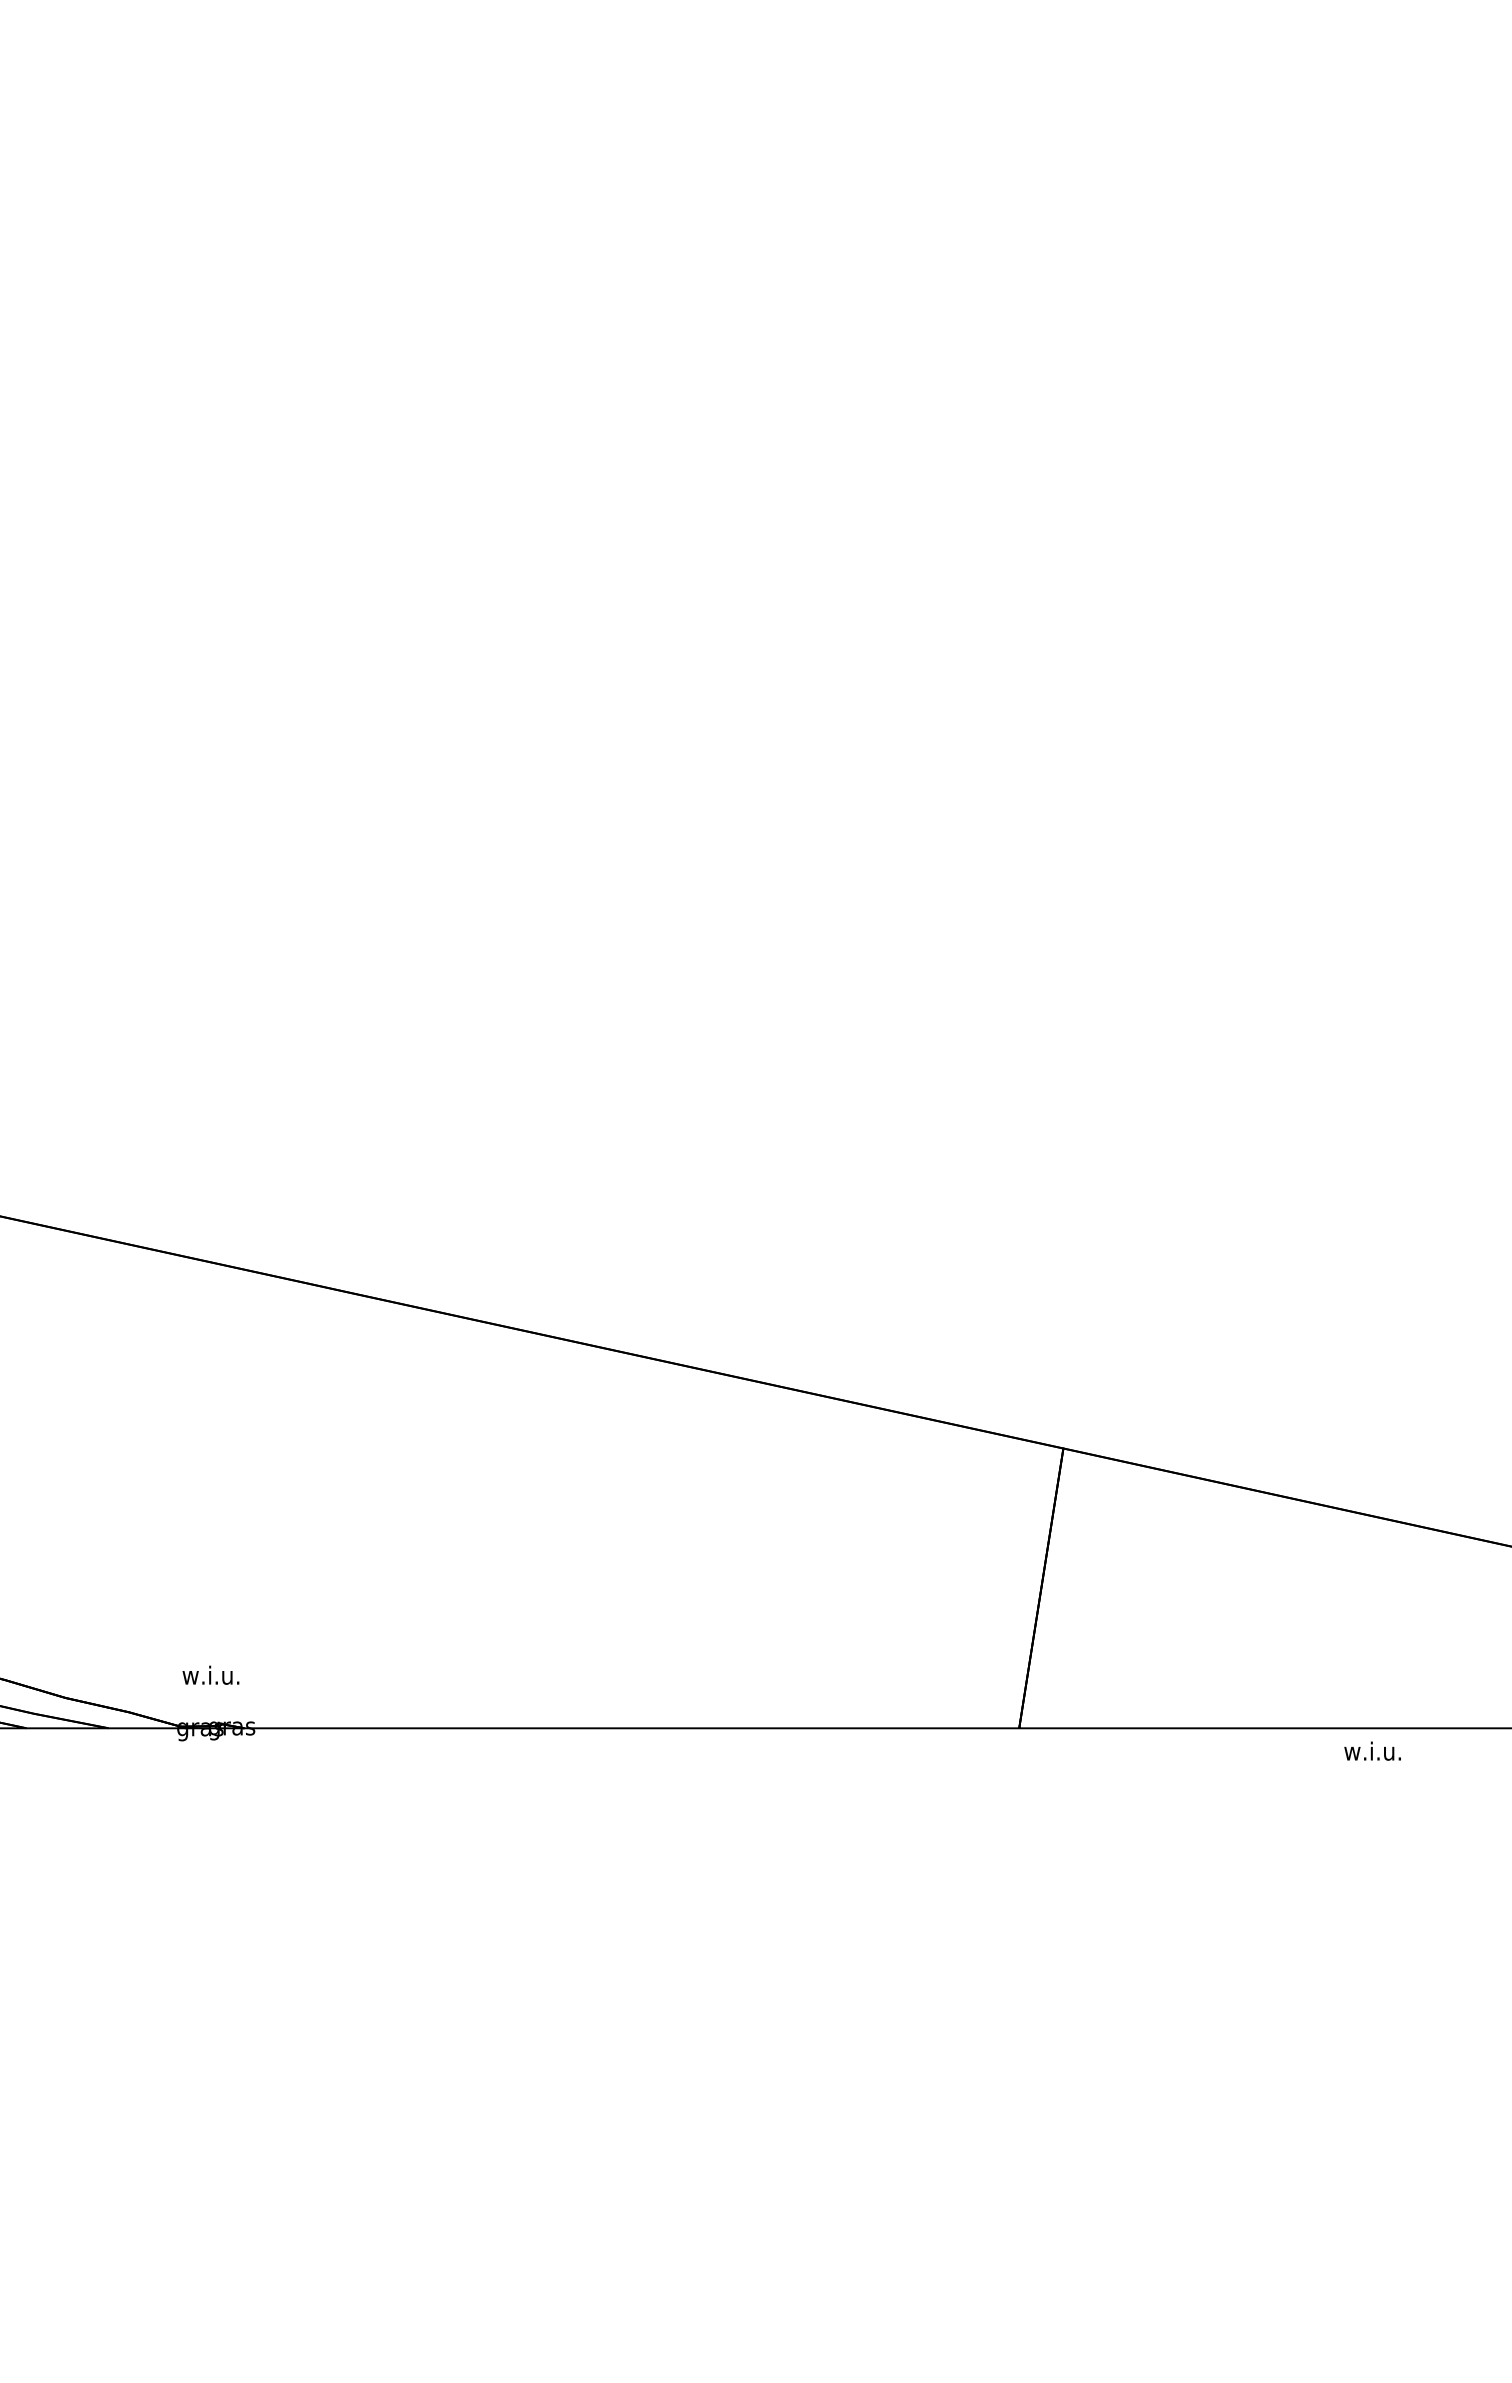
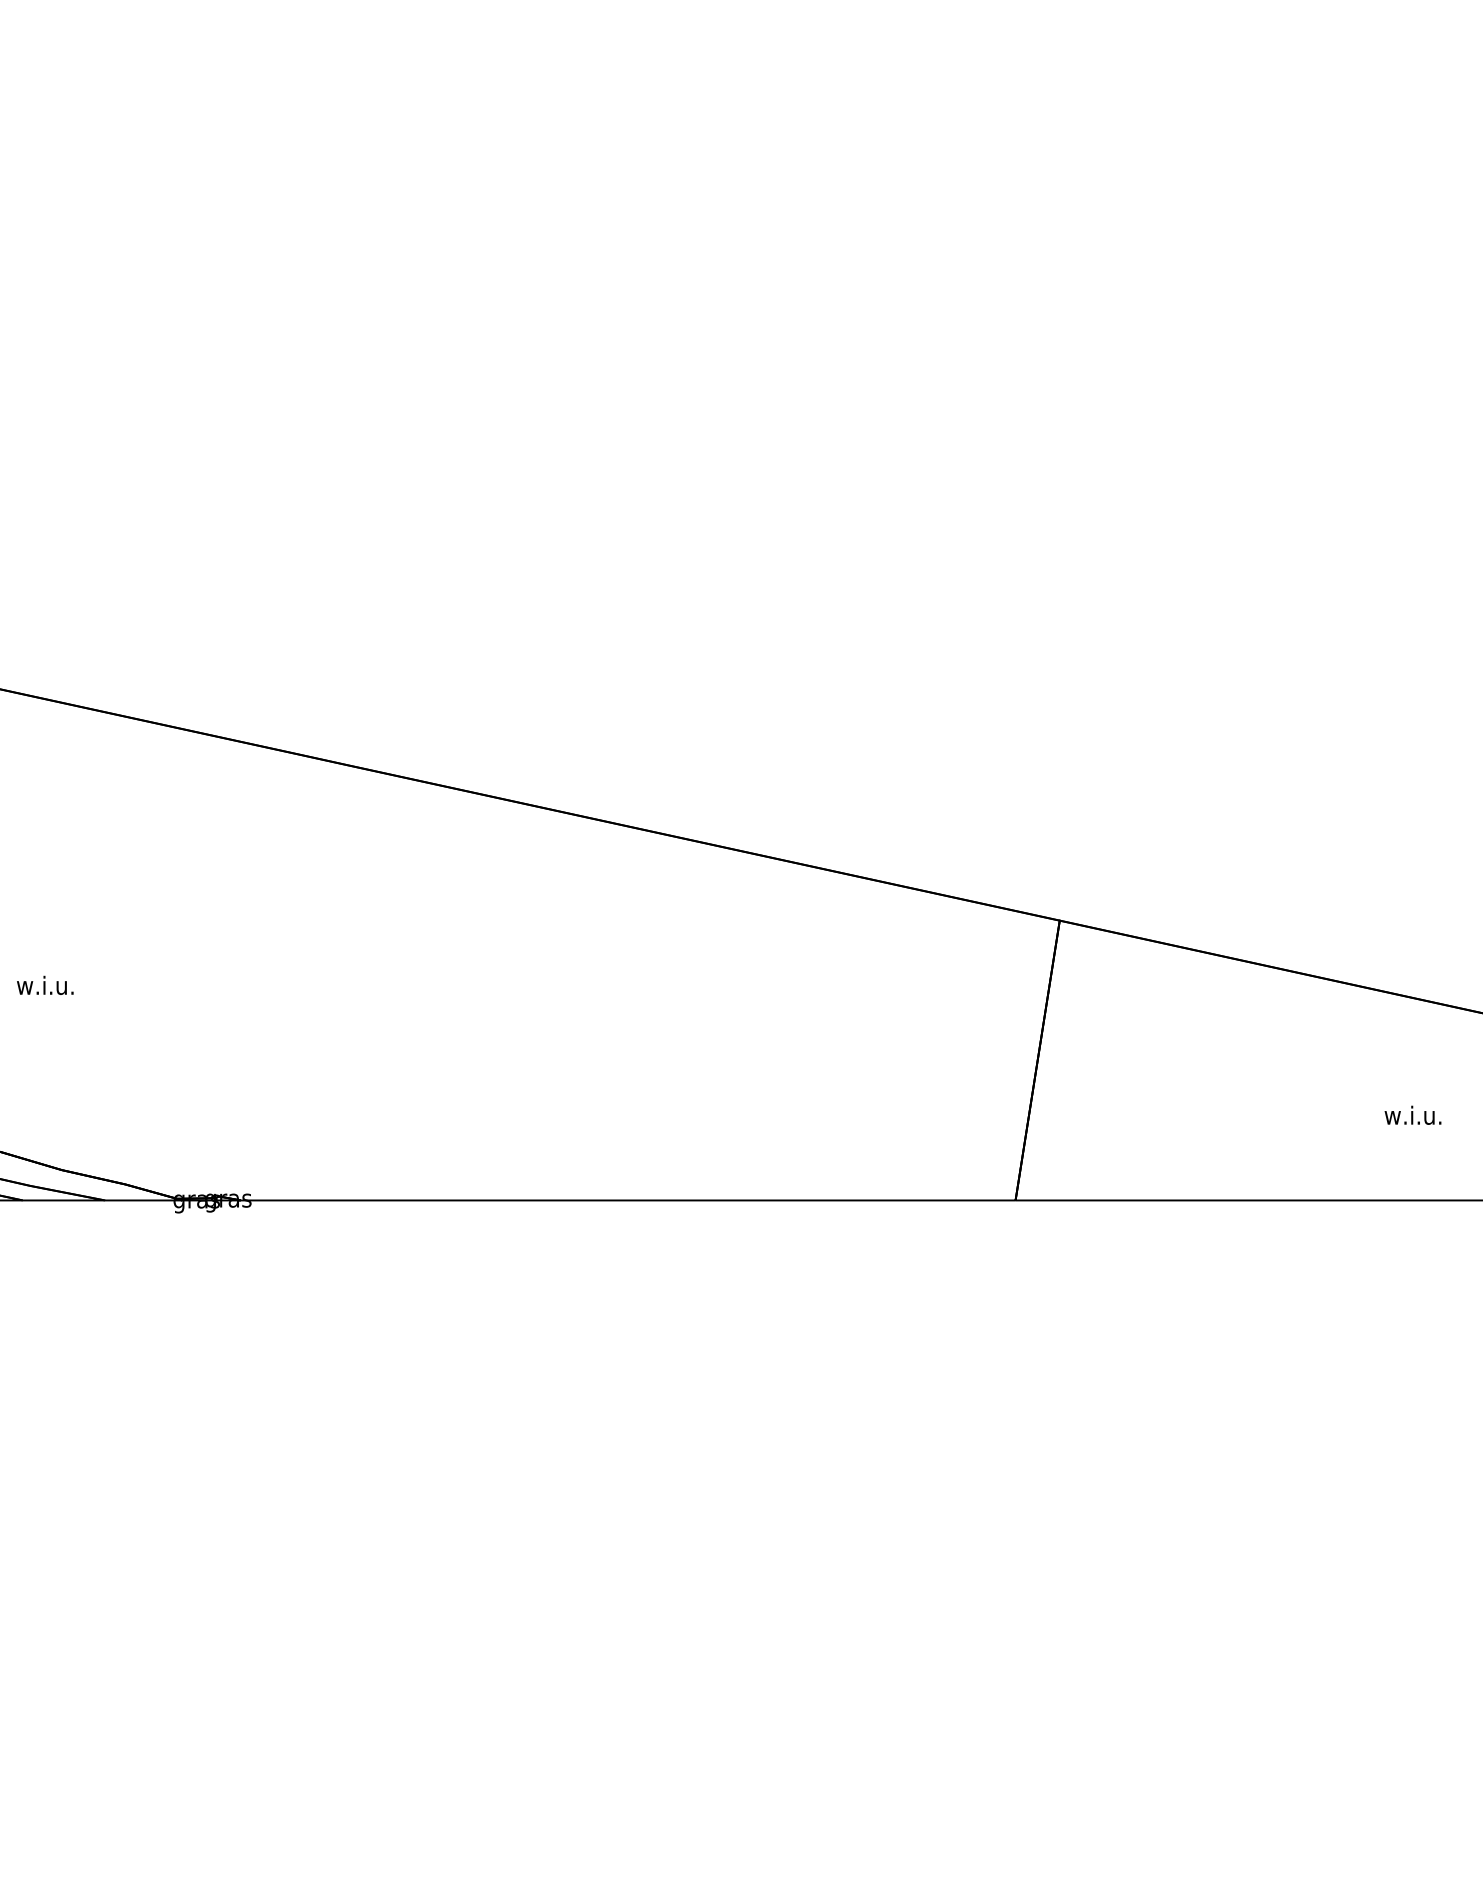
text: (210, 1674) -> (44, 984), moved
text: (1372, 1750) -> (1412, 1114), moved

